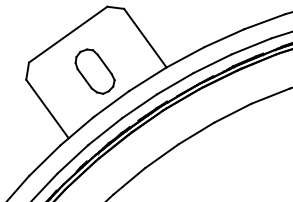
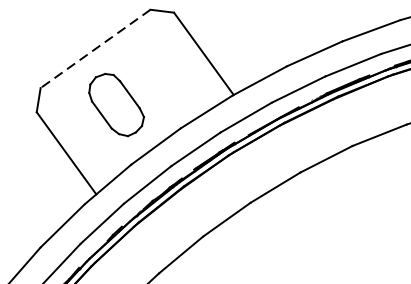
line: (67, 34) -> (94, 48), solid -> dashed
part: (94, 71) -> (115, 104), moved

